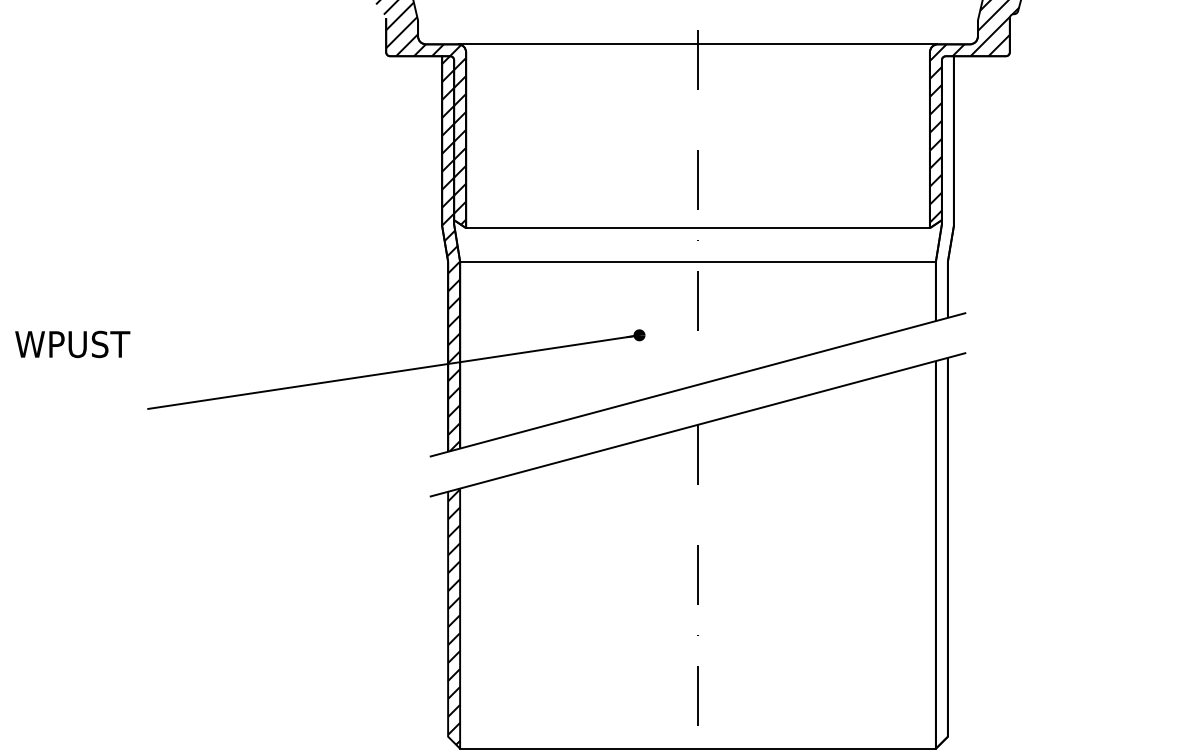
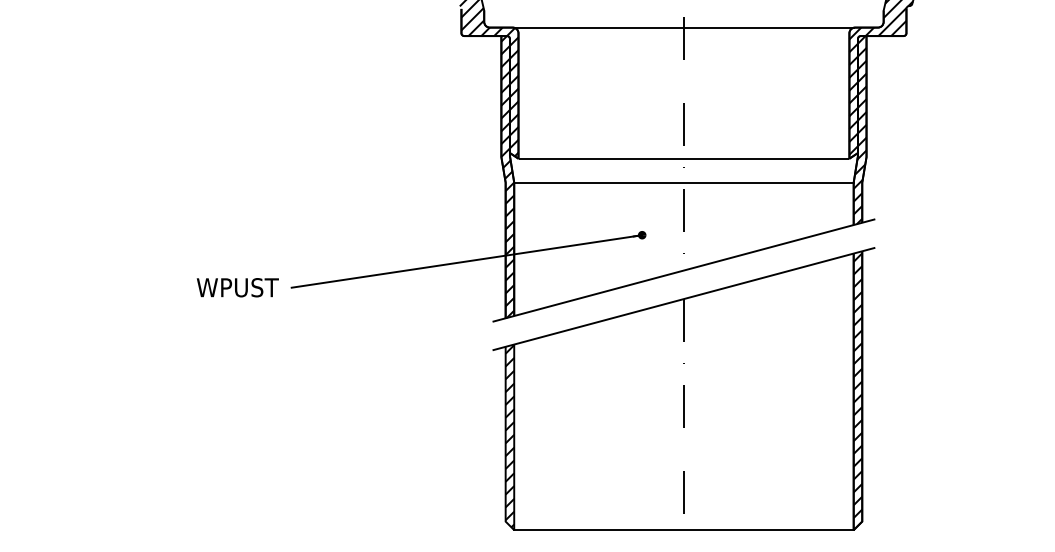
hatch: (944, 188) -> (859, 130), added
text: (72, 344) -> (237, 287), moved
hatch: (941, 545) -> (857, 385), added

